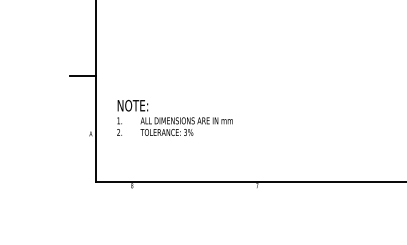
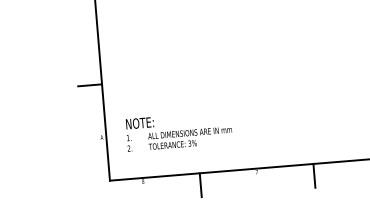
text: (174, 117) -> (178, 130), moved
line: (194, 194) -> (200, 184), added
line: (319, 194) -> (313, 175), added

